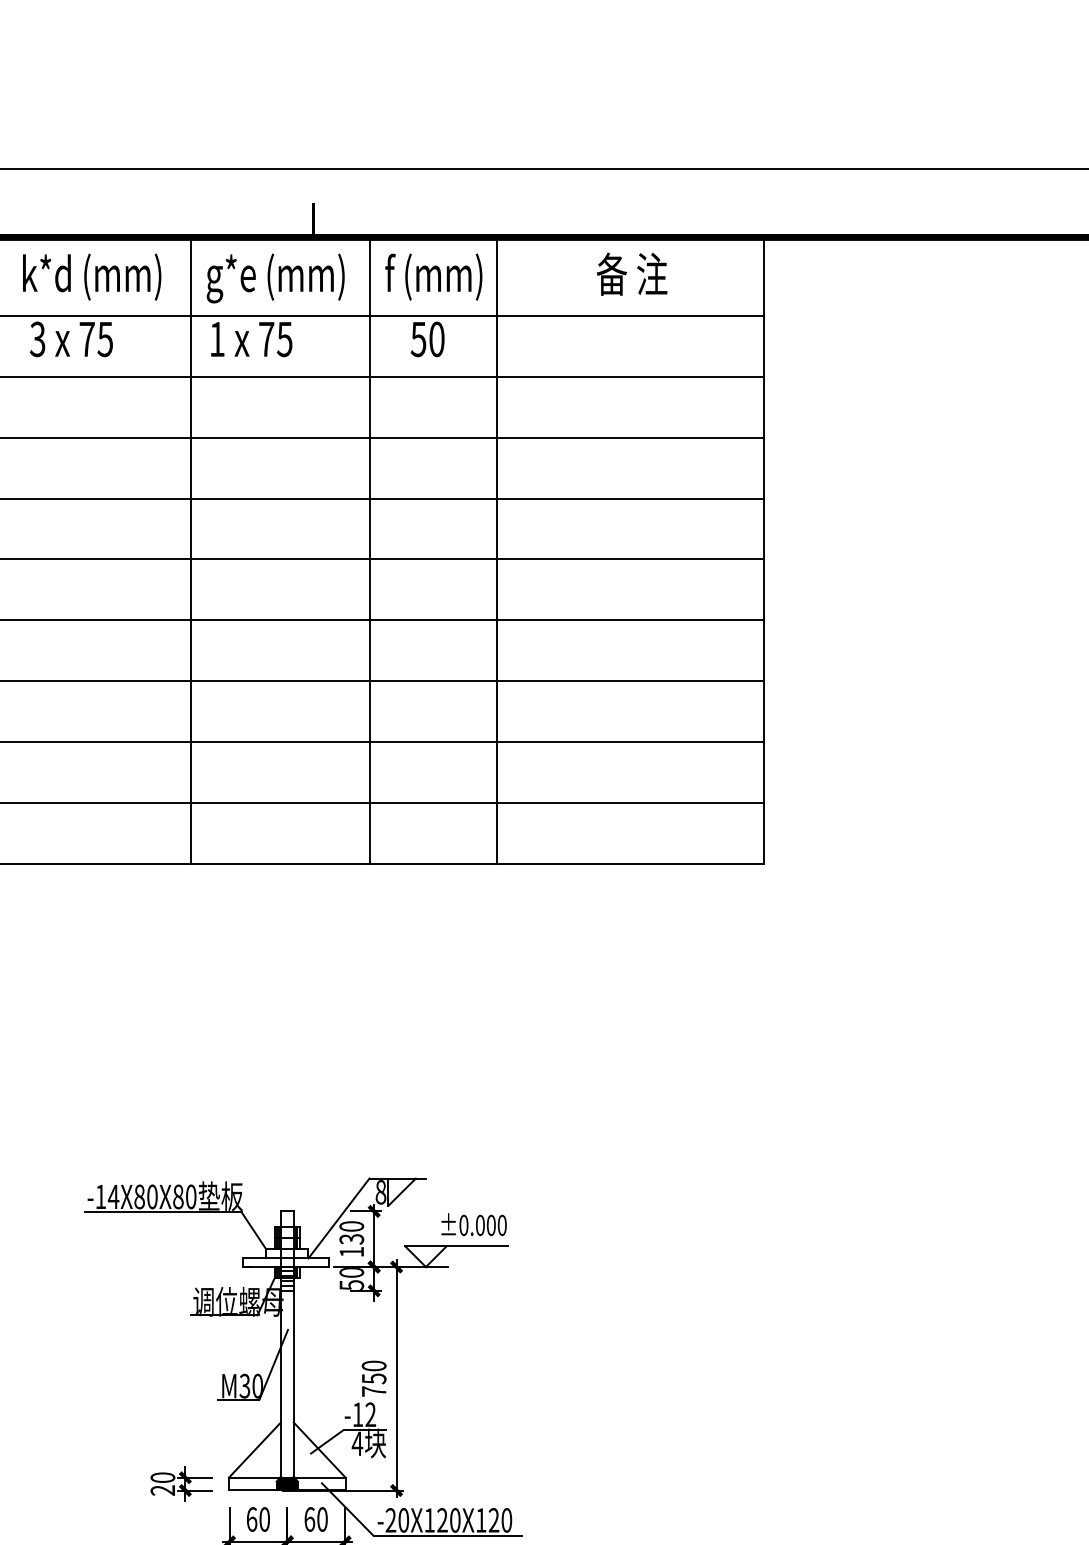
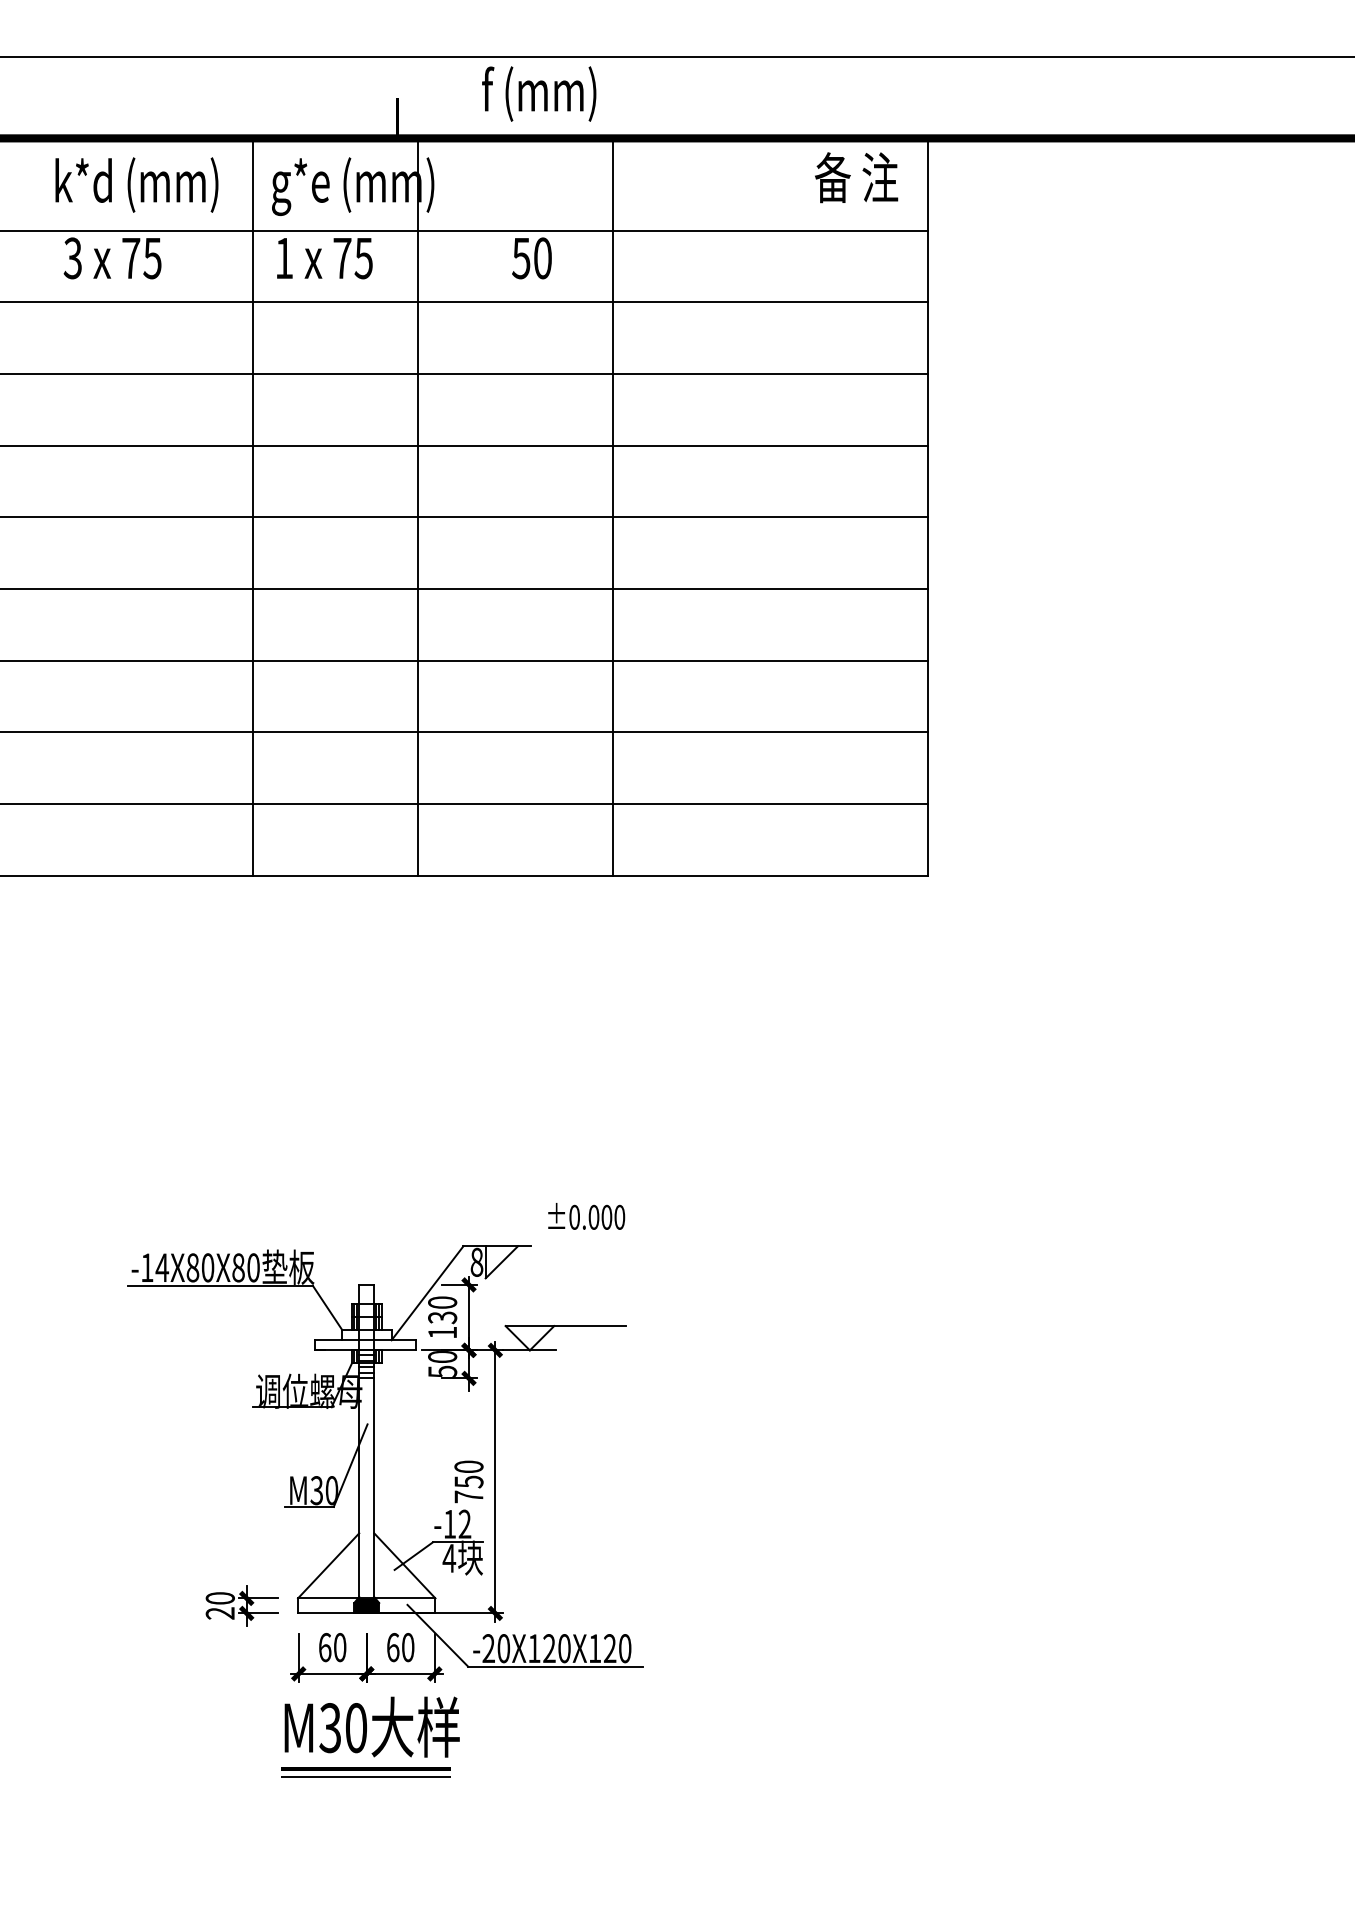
text: (632, 274) -> (856, 177), moved
text: (434, 276) -> (539, 93), moved
line: (370, 550) -> (418, 506), moved
text: (473, 1224) -> (586, 1216), moved

